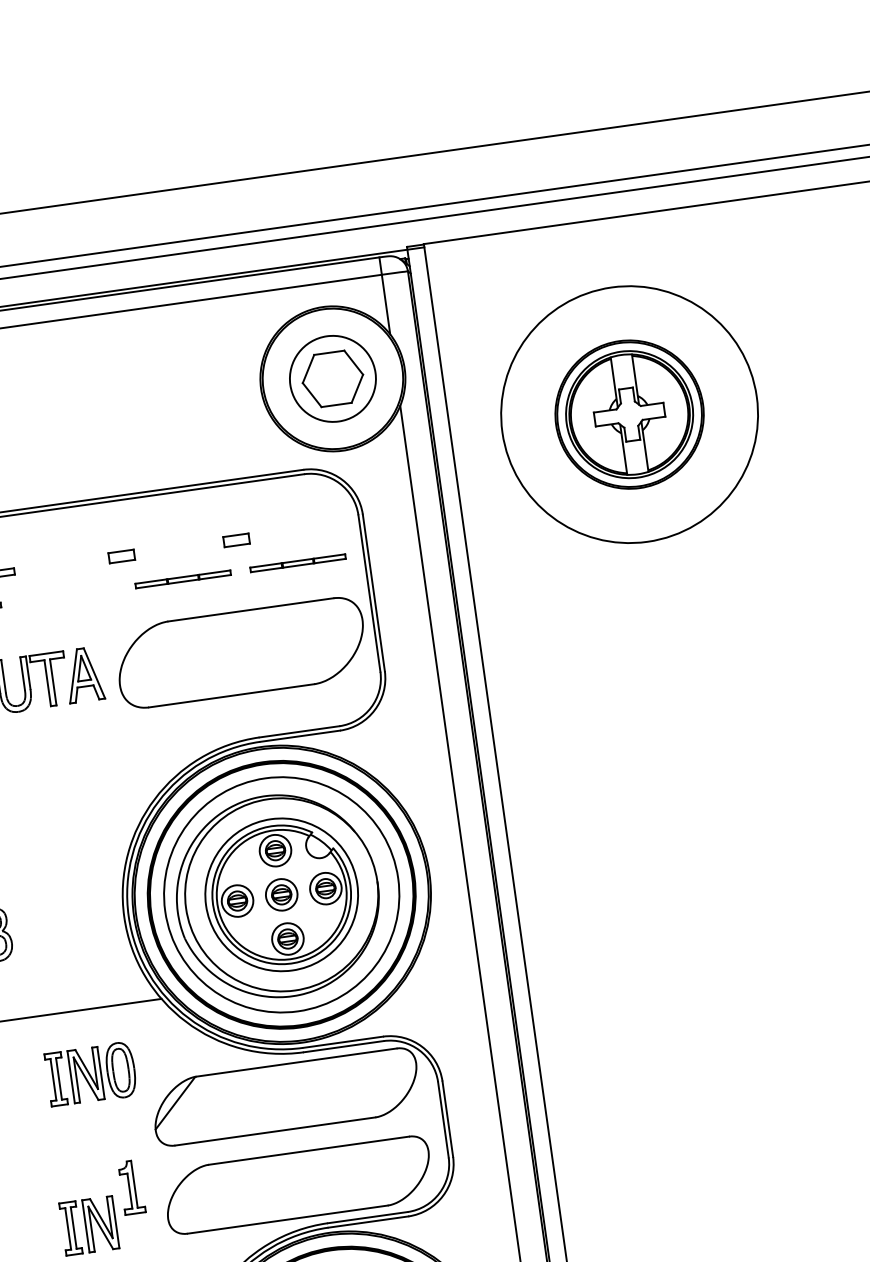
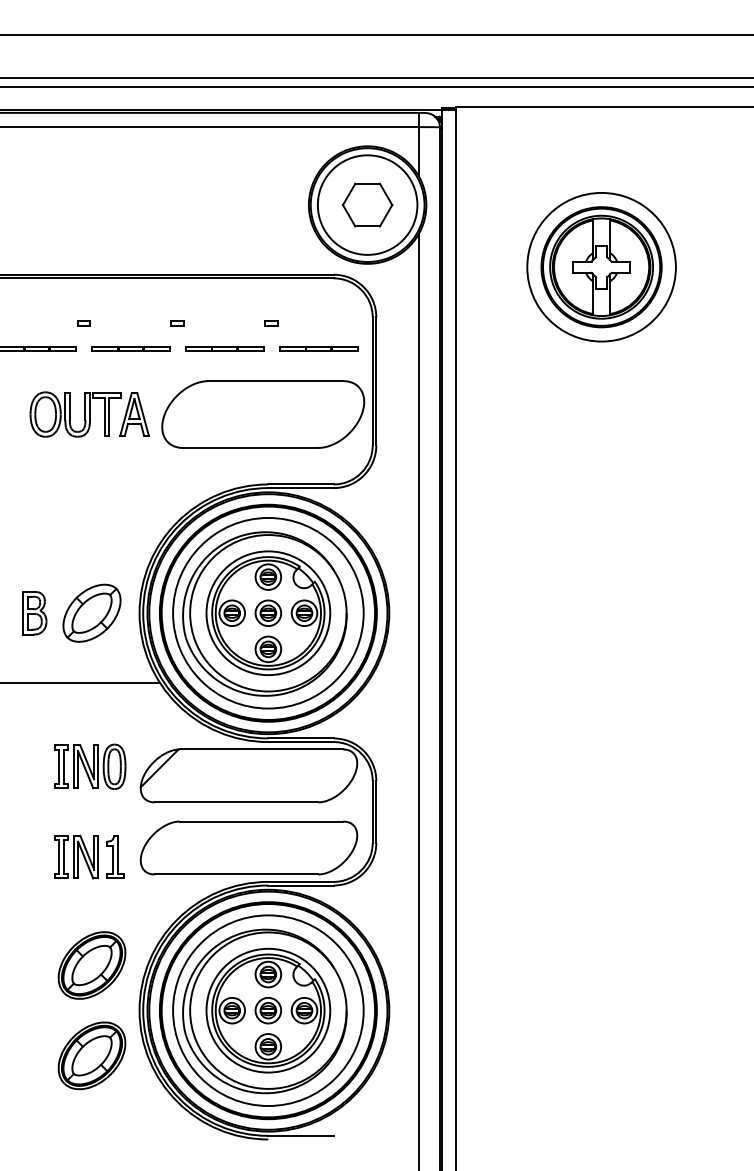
circle: (332, 378) -> (367, 204), size x1.43
circle: (629, 413) -> (601, 266), size x0.71
part: (235, 540) -> (271, 323), size x0.62
part: (120, 556) -> (177, 323), size x0.62
part: (67, 594) -> (130, 348), added
part: (65, 924) -> (91, 612), added
part: (91, 1073) -> (90, 766), moved
part: (132, 1186) -> (115, 856), moved

